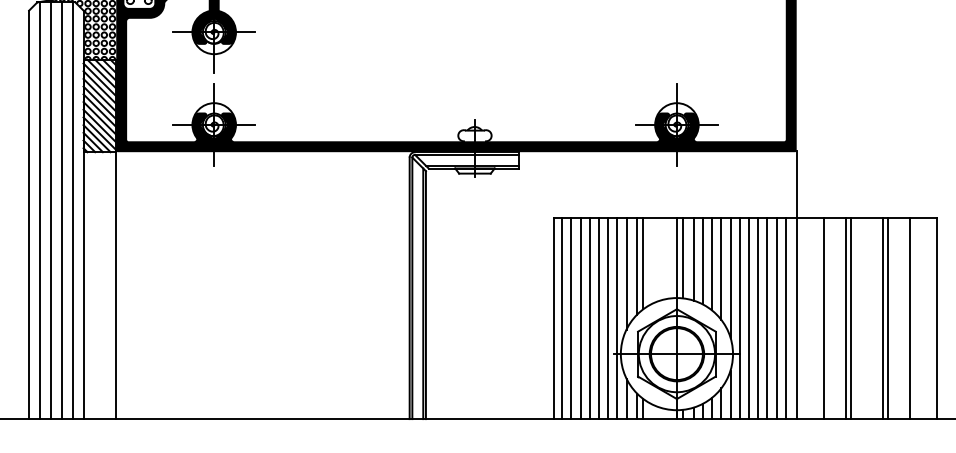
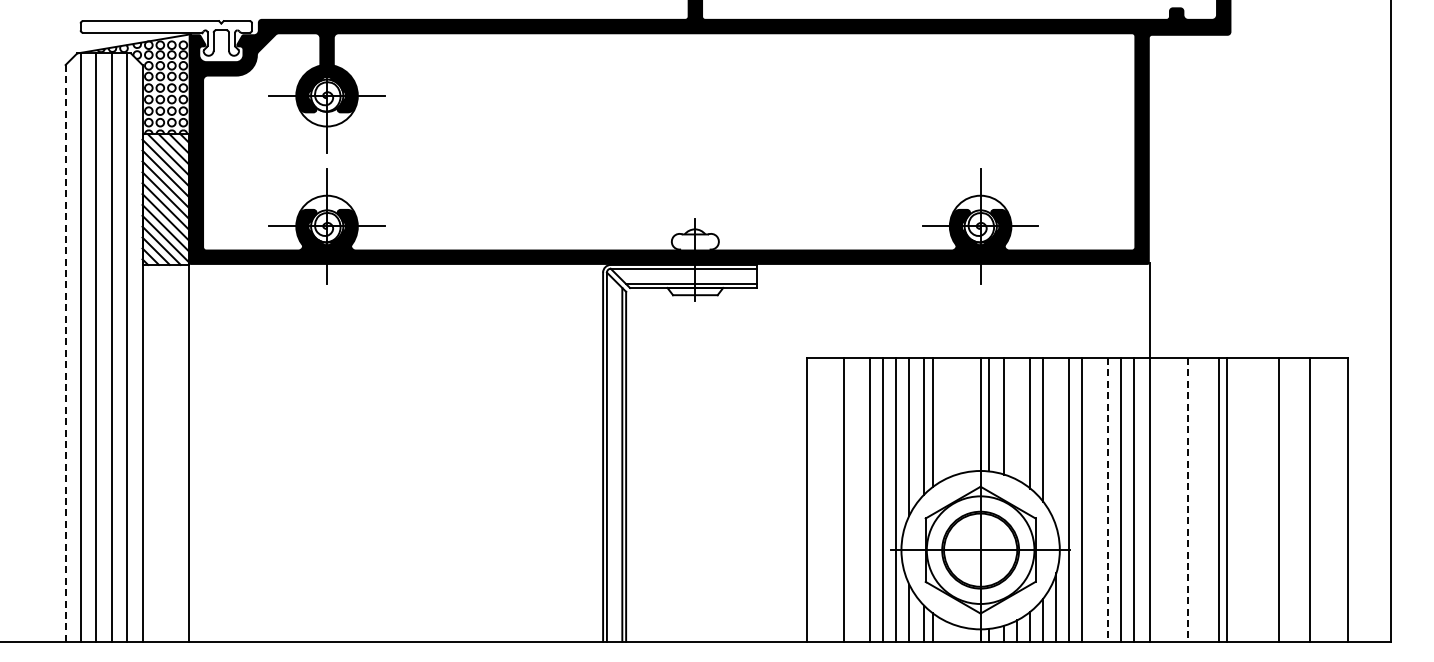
line: (29, 214) -> (65, 353), solid -> dashed
line: (703, 260) -> (1017, 418), removed
line: (730, 277) -> (1056, 441), removed
line: (562, 318) -> (818, 499), removed
line: (571, 318) -> (831, 499), removed
line: (589, 318) -> (857, 499), removed
line: (758, 318) -> (1095, 499), removed
line: (767, 318) -> (1108, 499), solid -> dashed
line: (824, 318) -> (1188, 499), solid -> dashed
line: (882, 318) -> (1271, 499), removed

